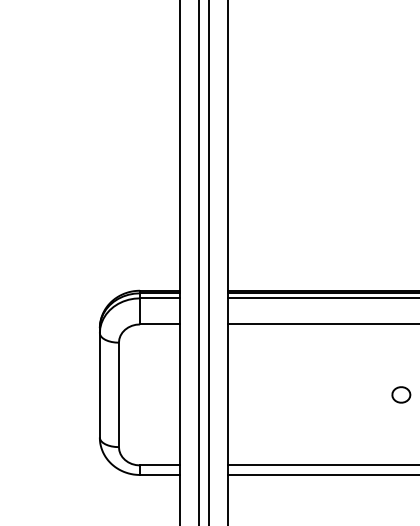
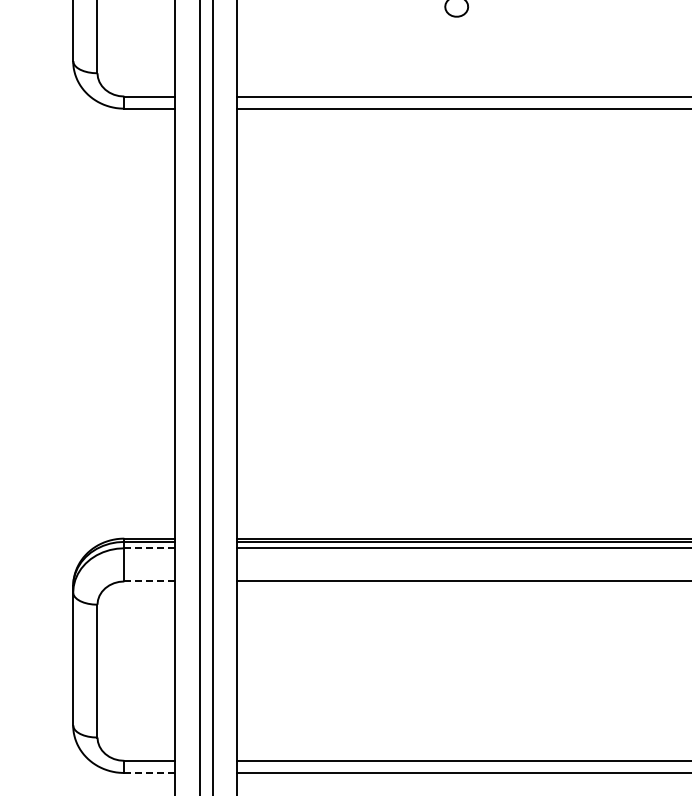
line: (159, 298) -> (149, 548), solid -> dashed
line: (159, 324) -> (149, 581), solid -> dashed
part: (401, 394) -> (456, 670), removed
line: (159, 474) -> (149, 772), solid -> dashed

